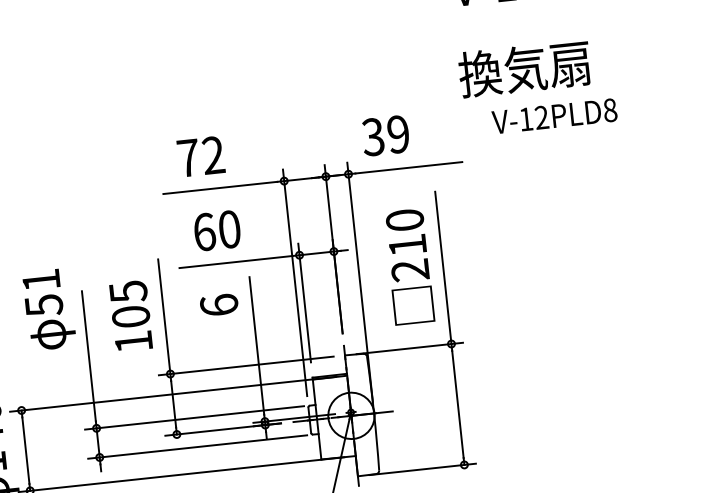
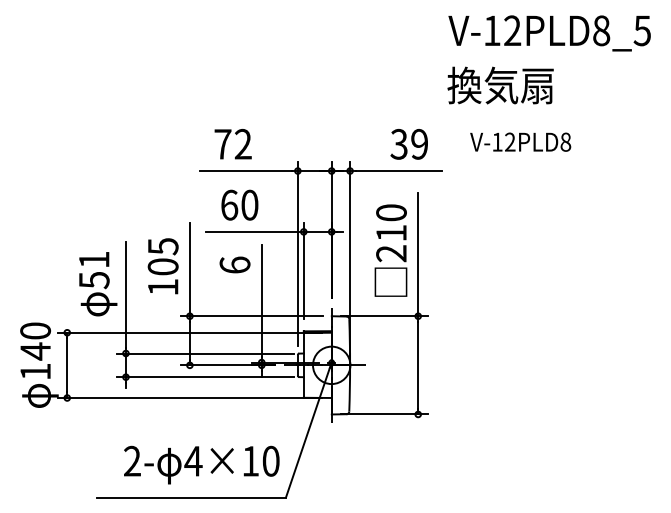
text: (524, 68) -> (500, 85), moved
text: (384, 136) -> (408, 144), moved
text: (49, 310) -> (98, 284), moved

